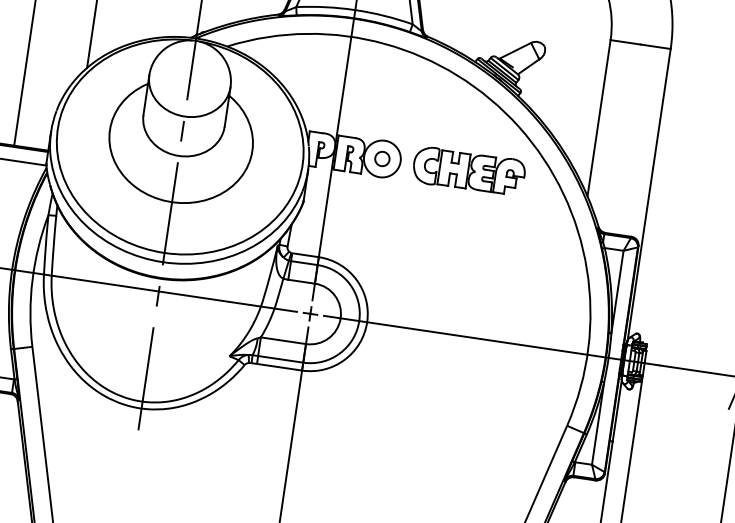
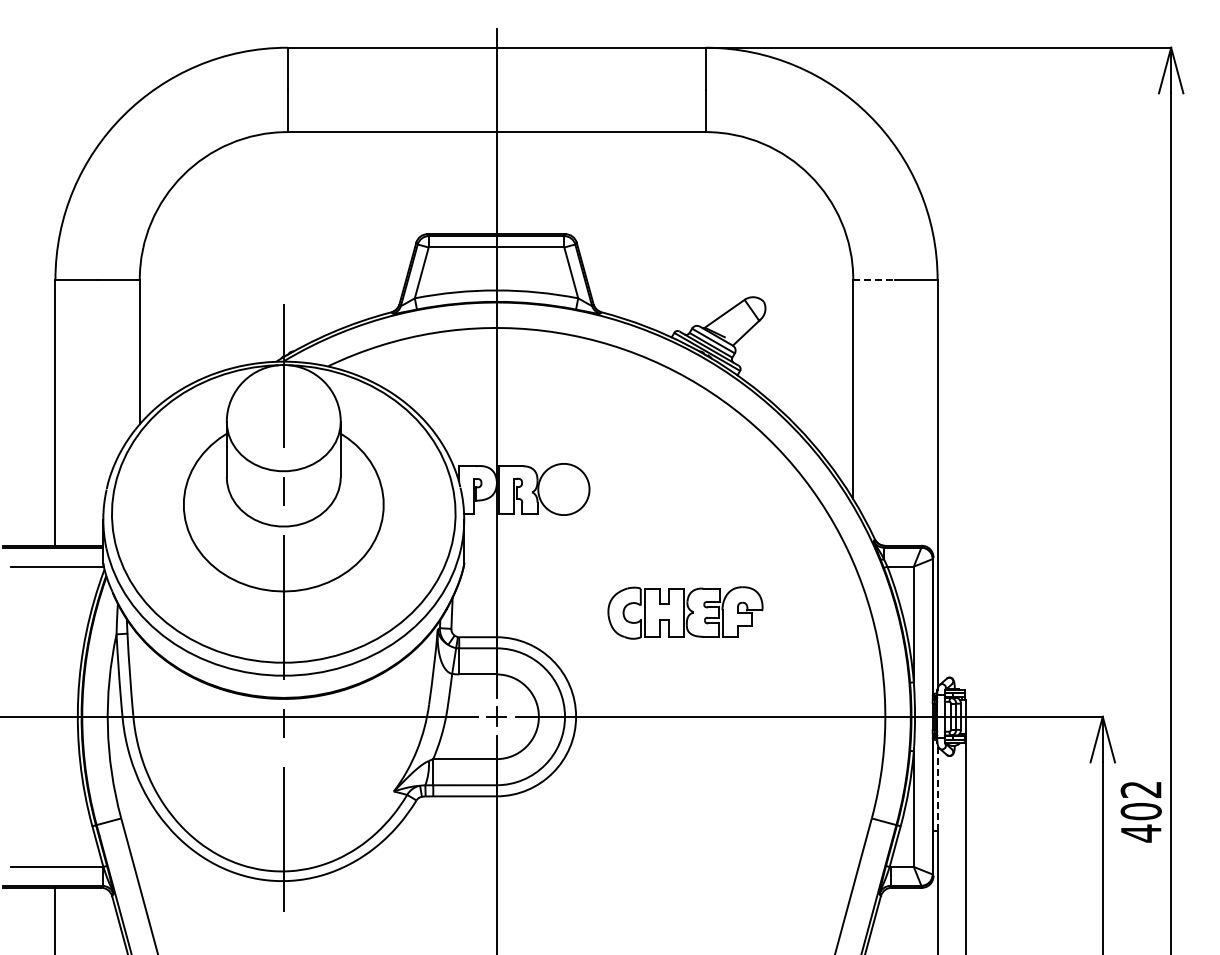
line: (625, 42) -> (874, 279), solid -> dashed
part: (382, 158) -> (563, 489), removed
part: (469, 171) -> (685, 612), moved
line: (617, 410) -> (937, 787), solid -> dashed

